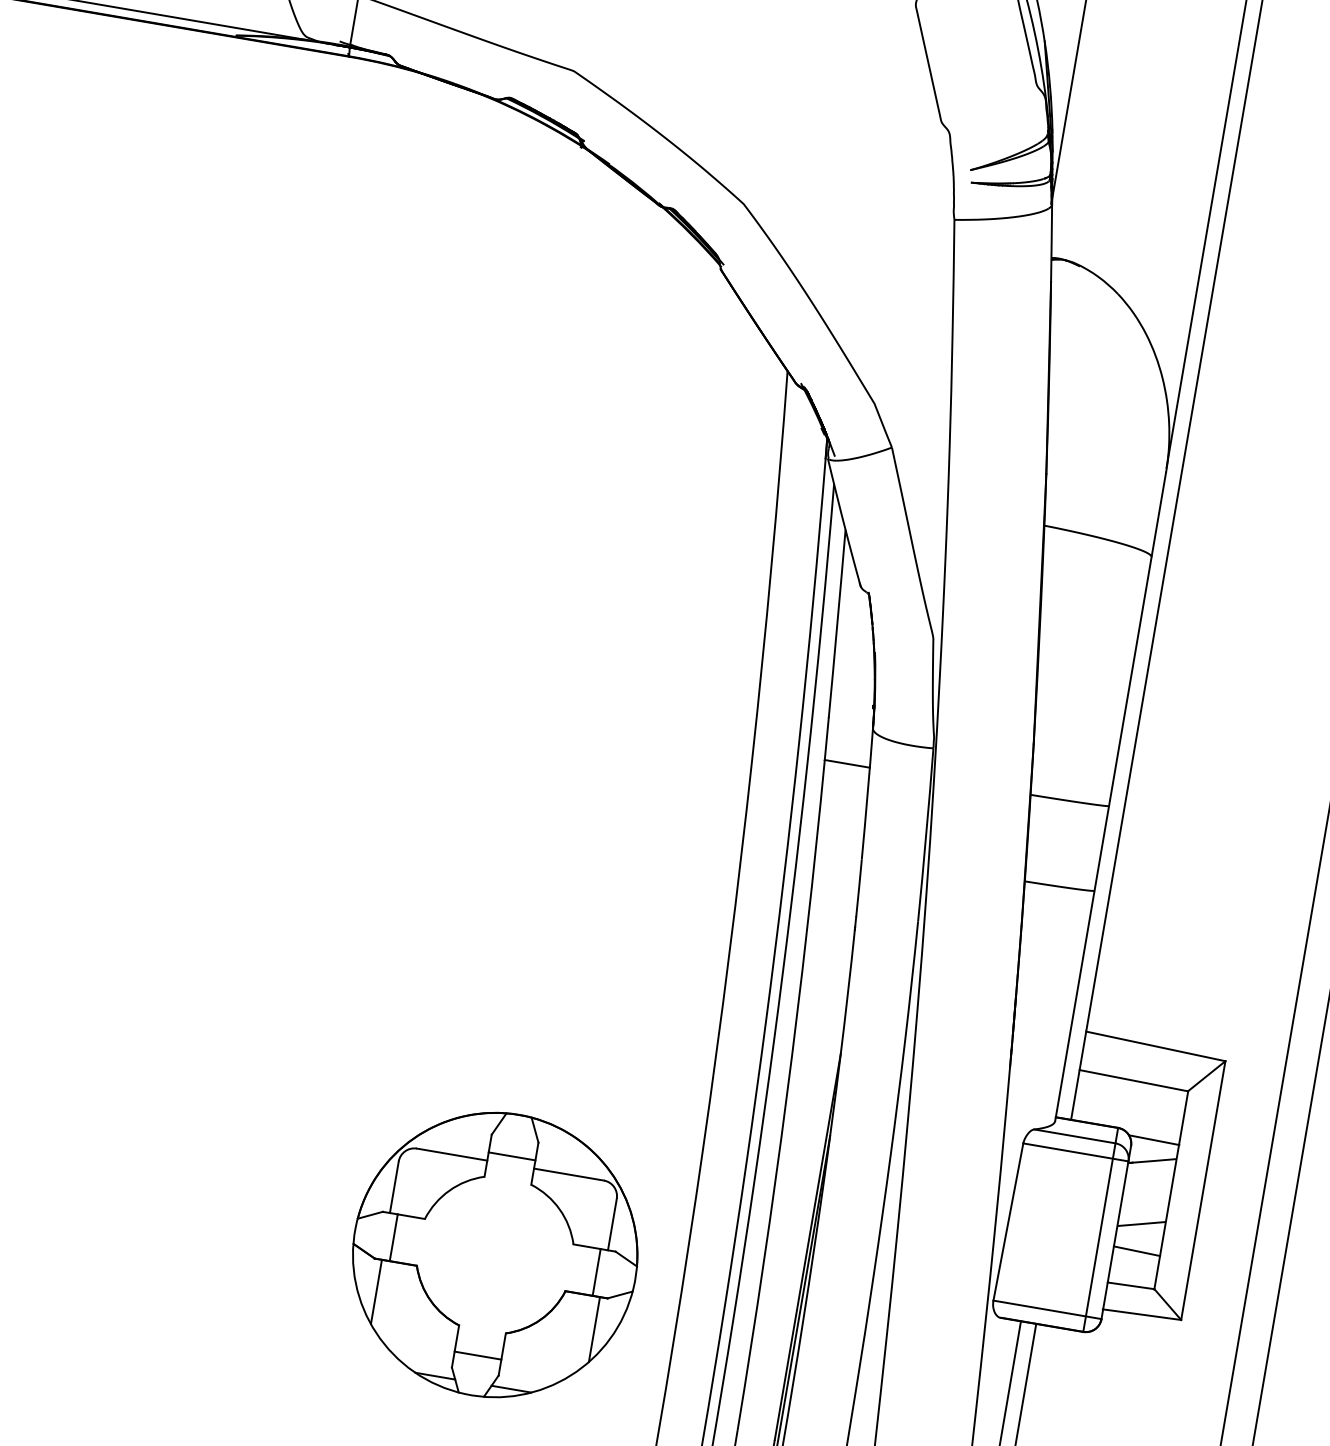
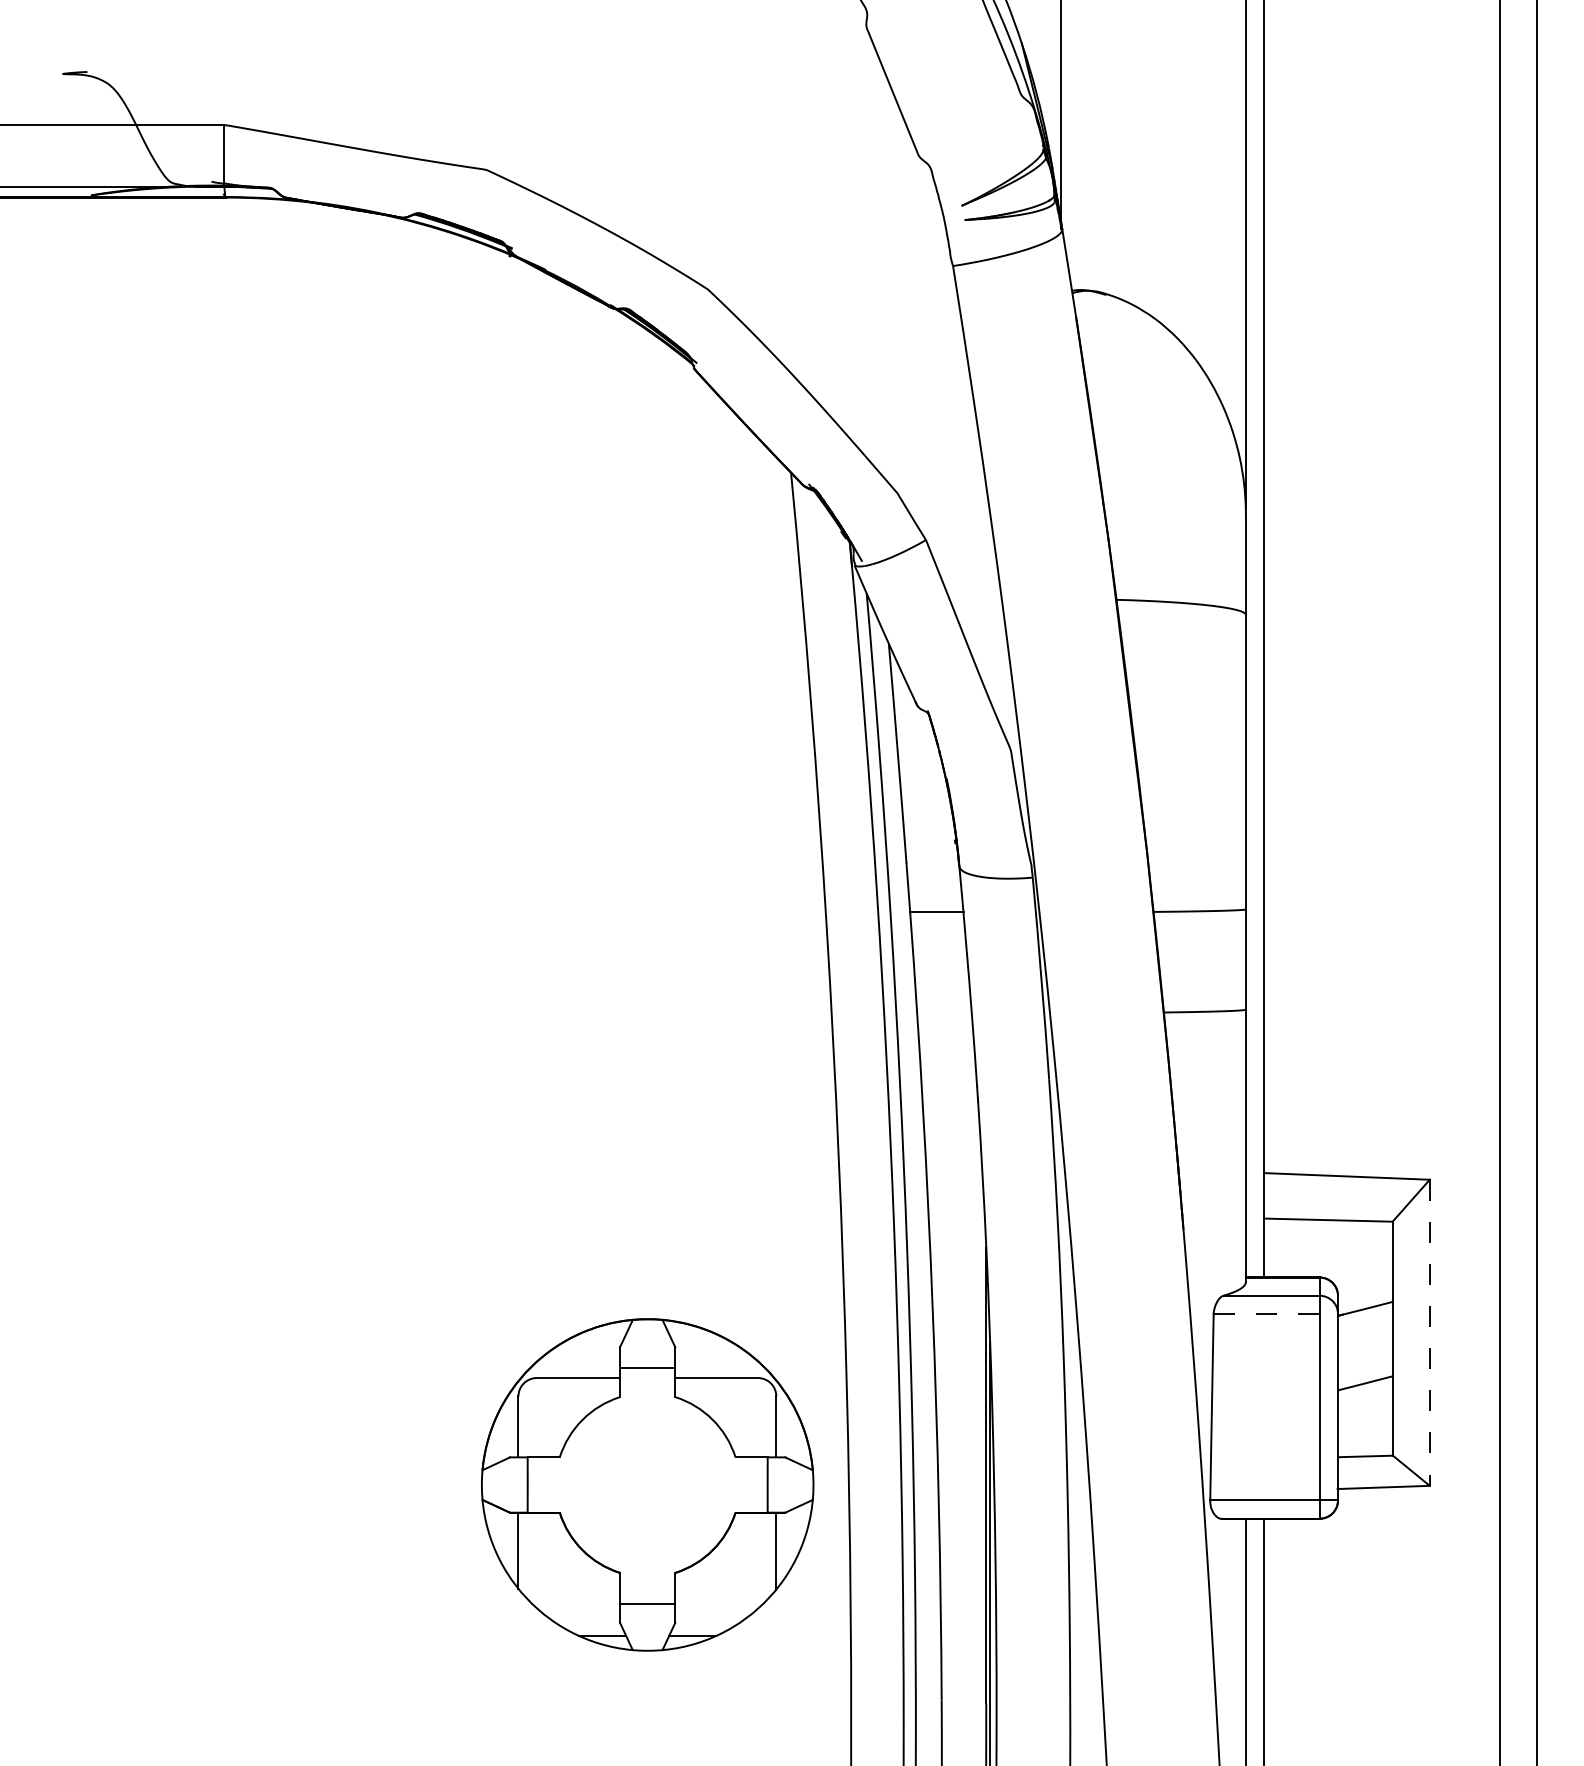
line: (1154, 1140) -> (1363, 1284), removed
line: (1076, 1152) -> (1276, 1313), solid -> dashed
line: (1202, 1191) -> (1429, 1333), solid -> dashed
line: (1137, 1251) -> (1365, 1415), removed
part: (495, 1254) -> (647, 1484), moved

